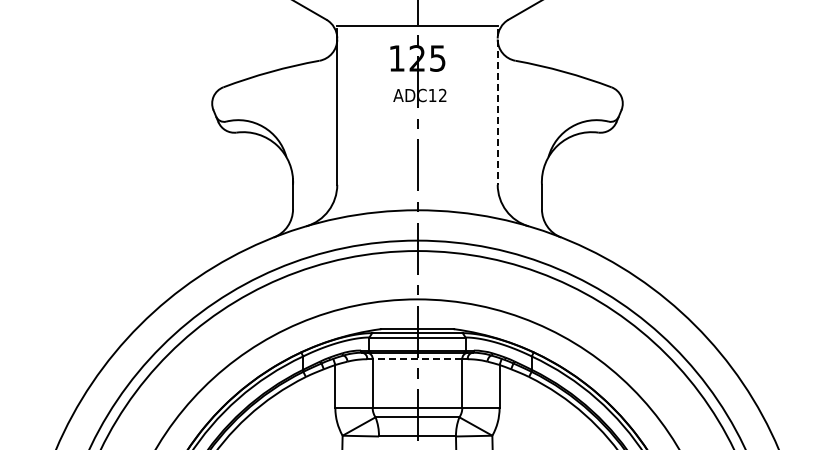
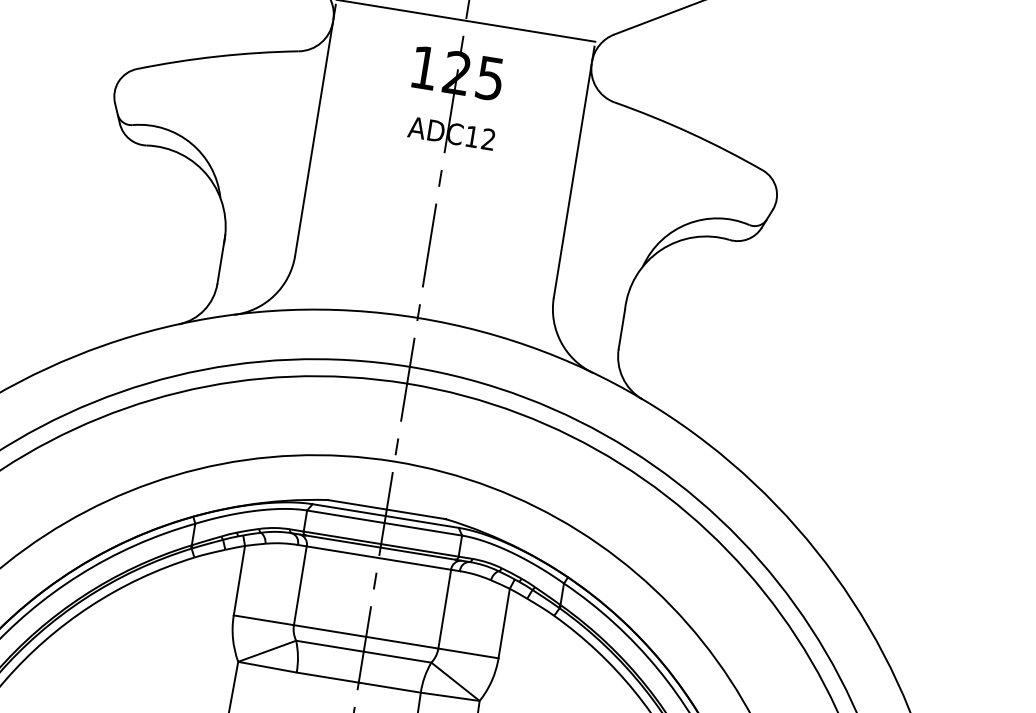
line: (497, 106) -> (573, 171), dashed -> solid
line: (417, 359) -> (378, 558), dashed -> solid

